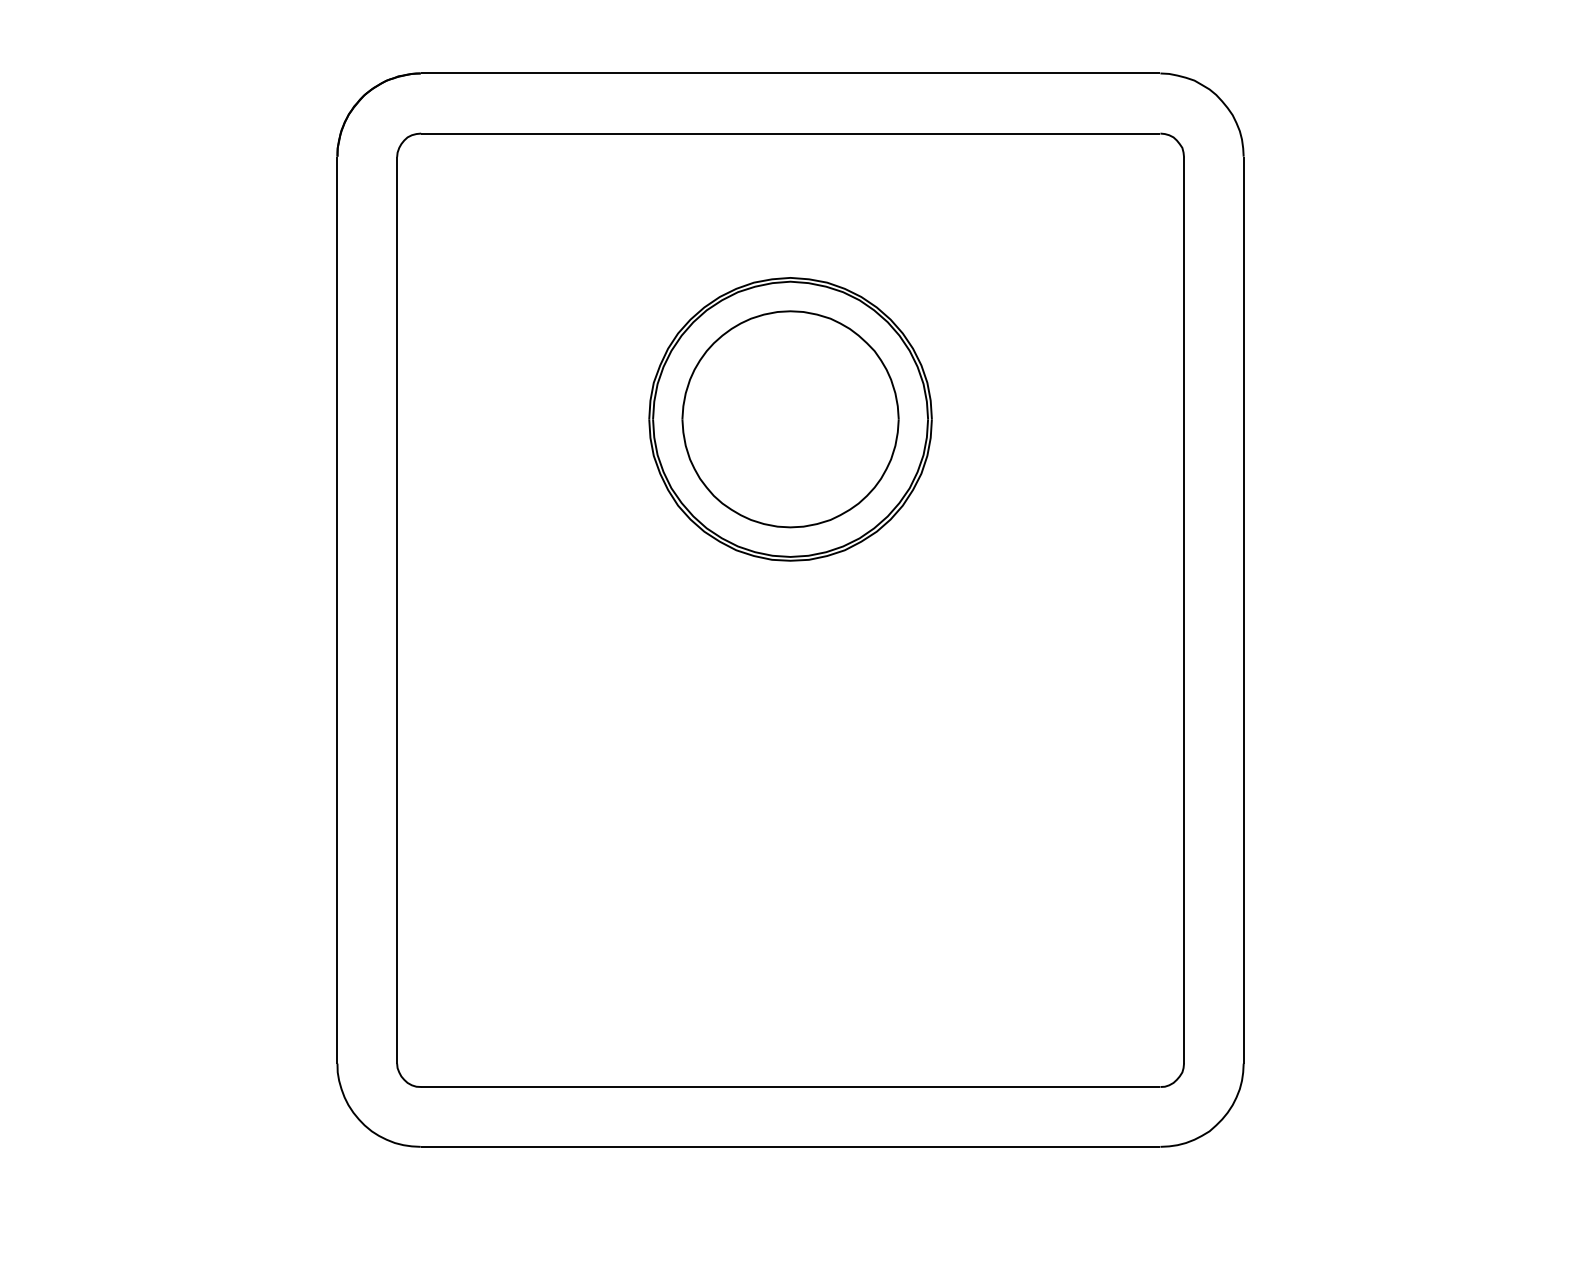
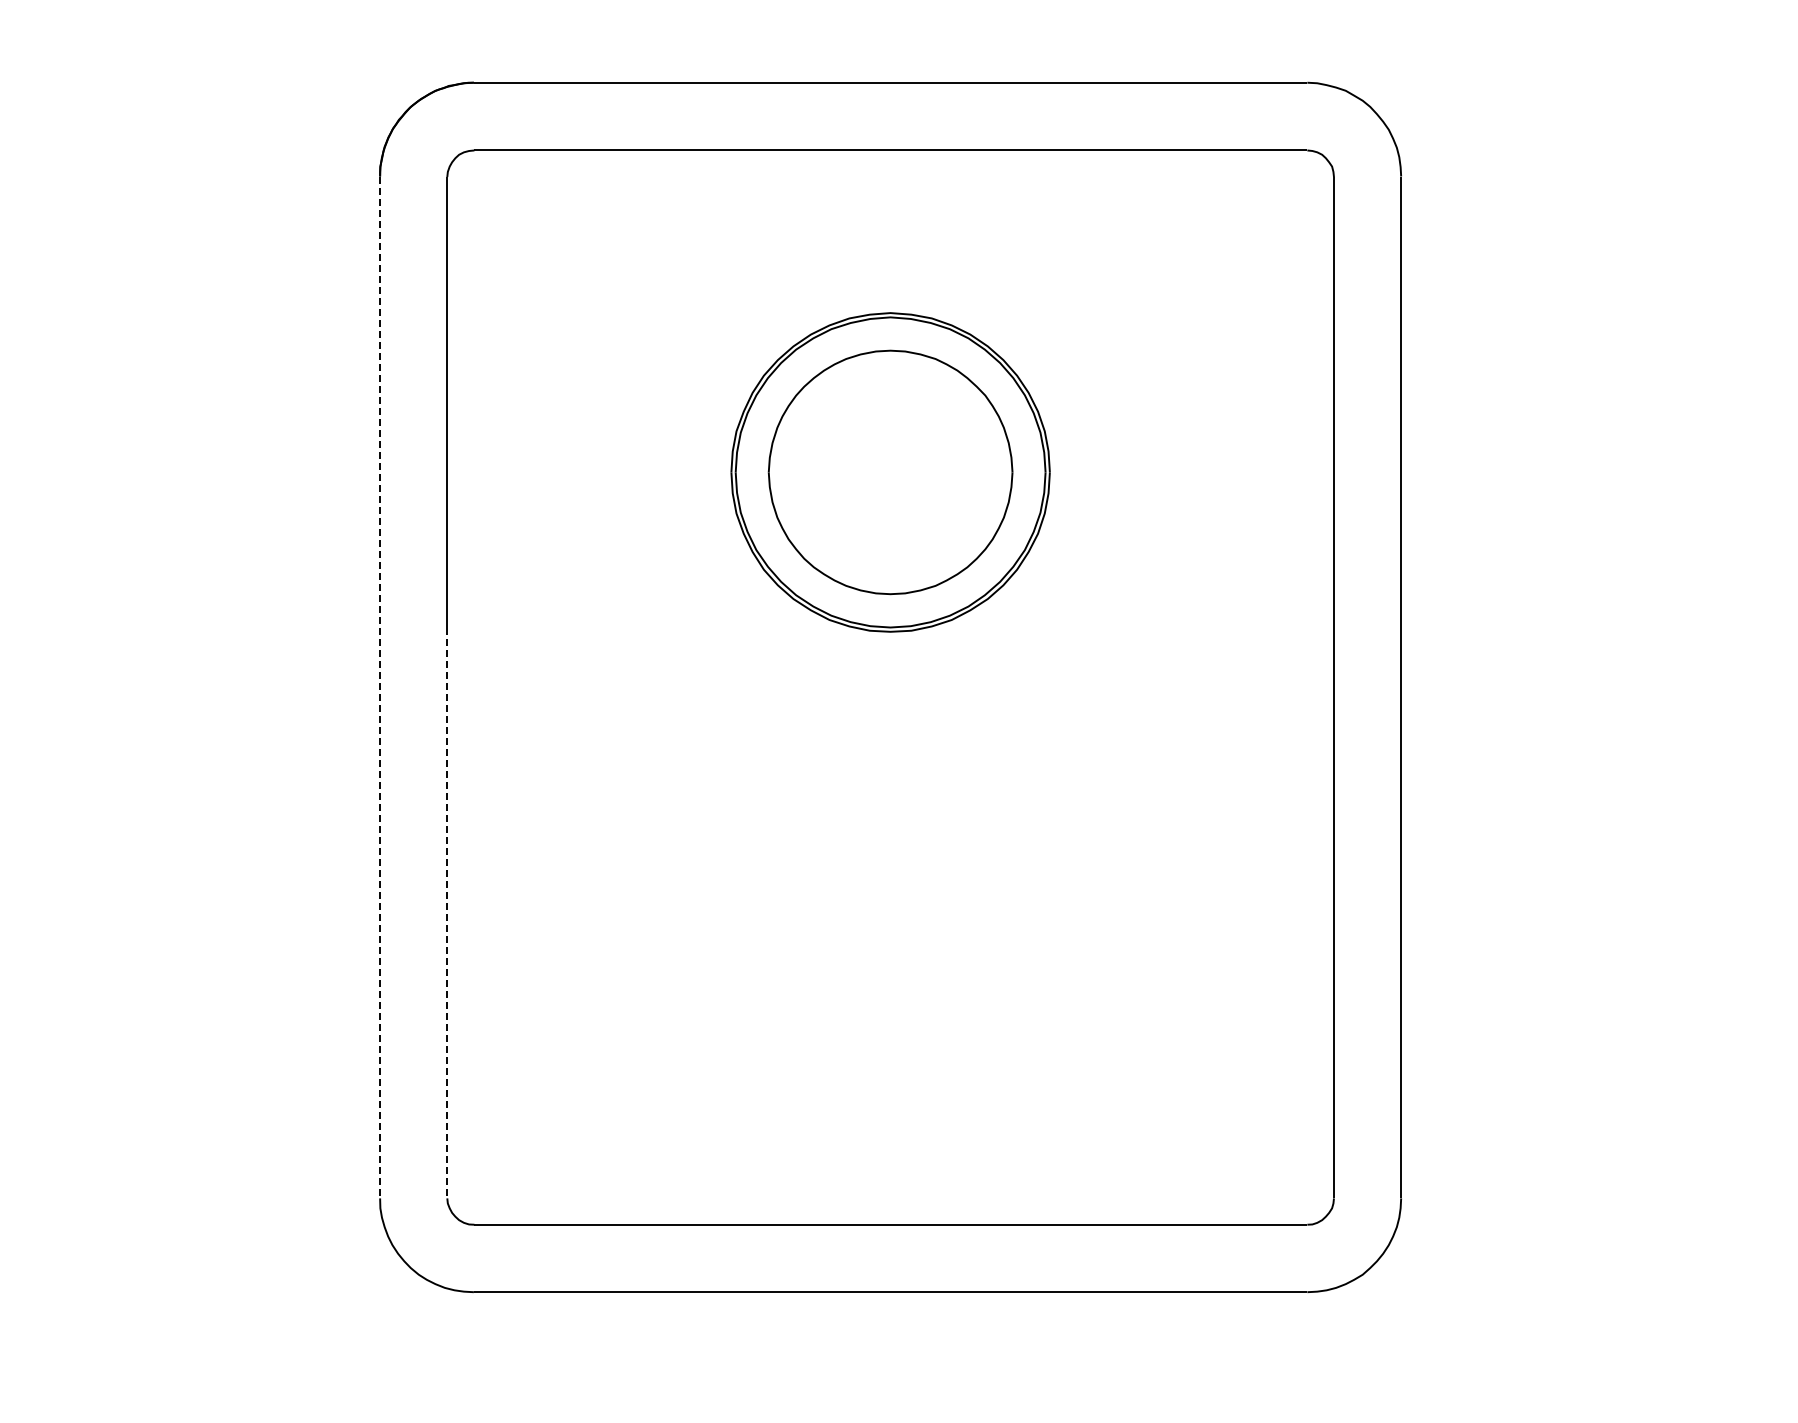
line: (337, 610) -> (380, 687), solid -> dashed
line: (397, 810) -> (447, 913), solid -> dashed

